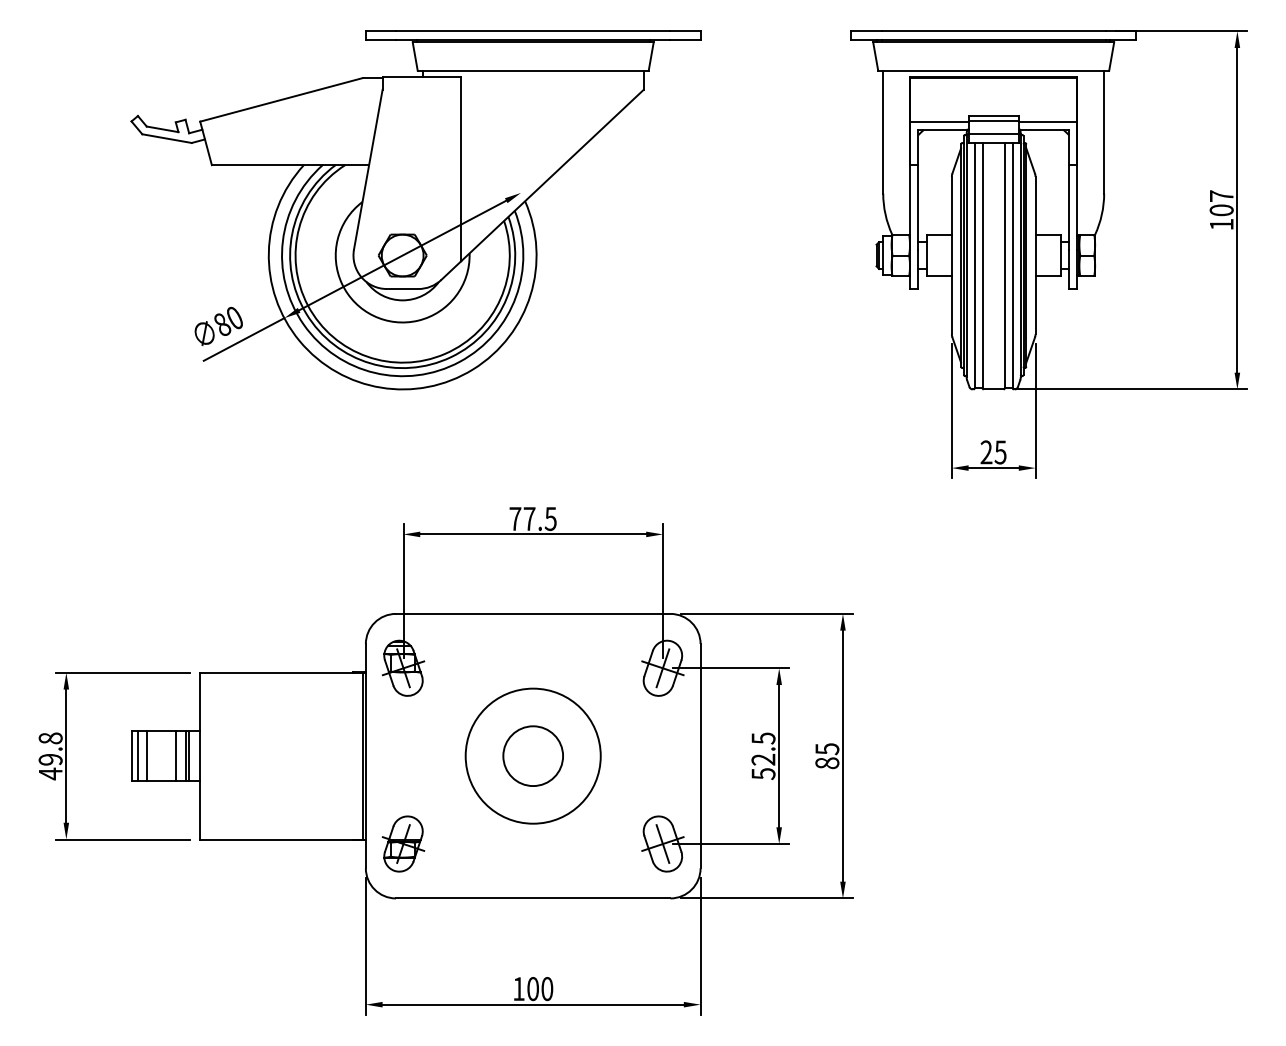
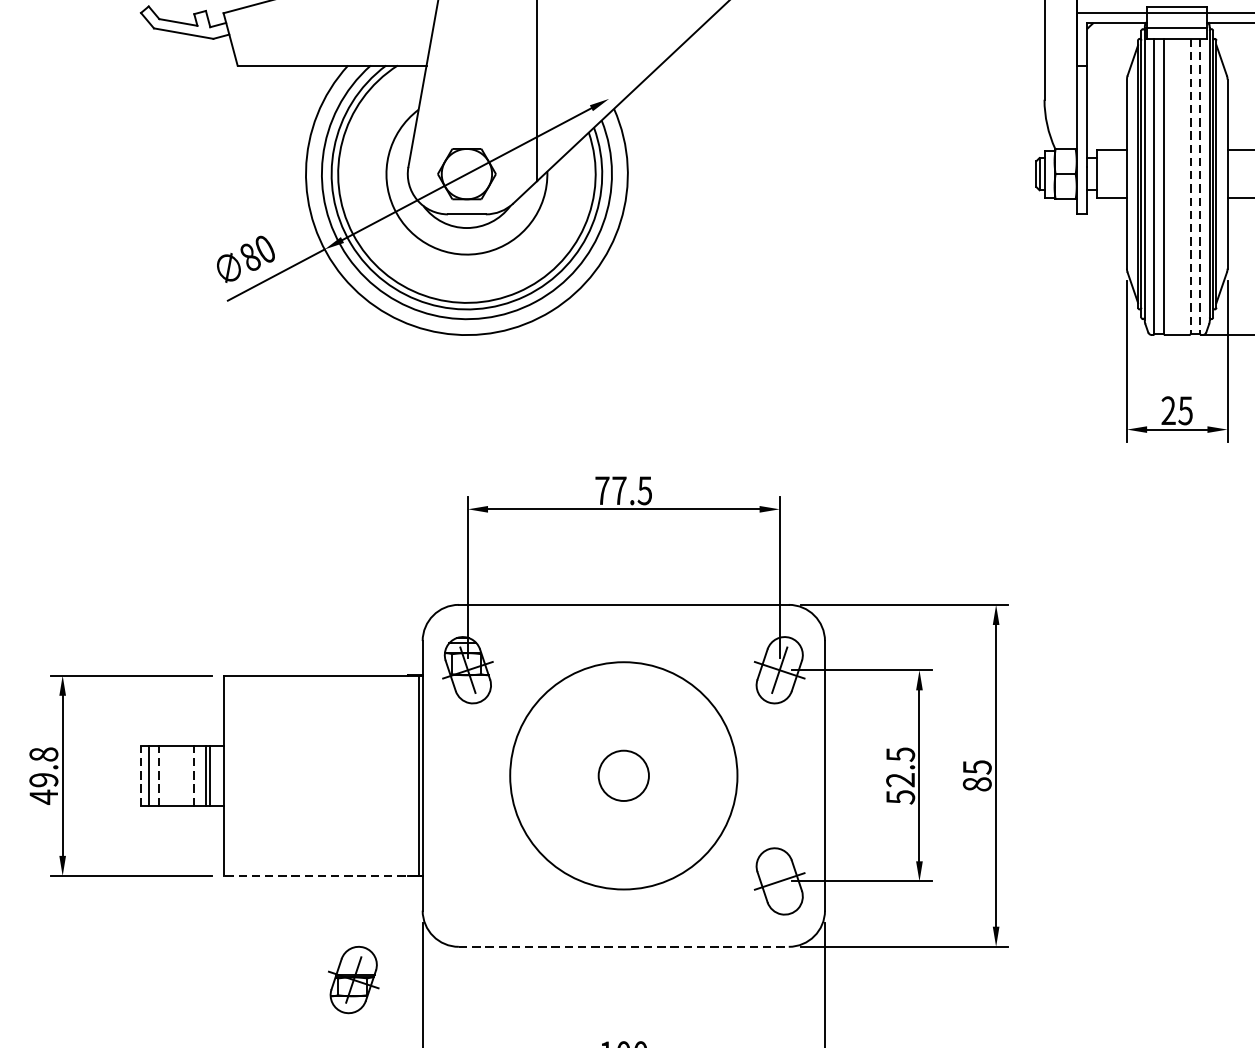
line: (1004, 265) -> (1190, 186), solid -> dashed
line: (1012, 265) -> (1199, 186), solid -> dashed
line: (131, 755) -> (140, 775), solid -> dashed
line: (146, 755) -> (159, 775), solid -> dashed
line: (175, 755) -> (193, 775), solid -> dashed
circle: (532, 755) -> (622, 775), size x1.4
circle: (533, 756) -> (624, 776), size x0.7
line: (280, 839) -> (320, 876), solid -> dashed
part: (403, 843) -> (353, 979), moved
line: (662, 843) -> (779, 880), removed
line: (533, 898) -> (624, 946), solid -> dashed

